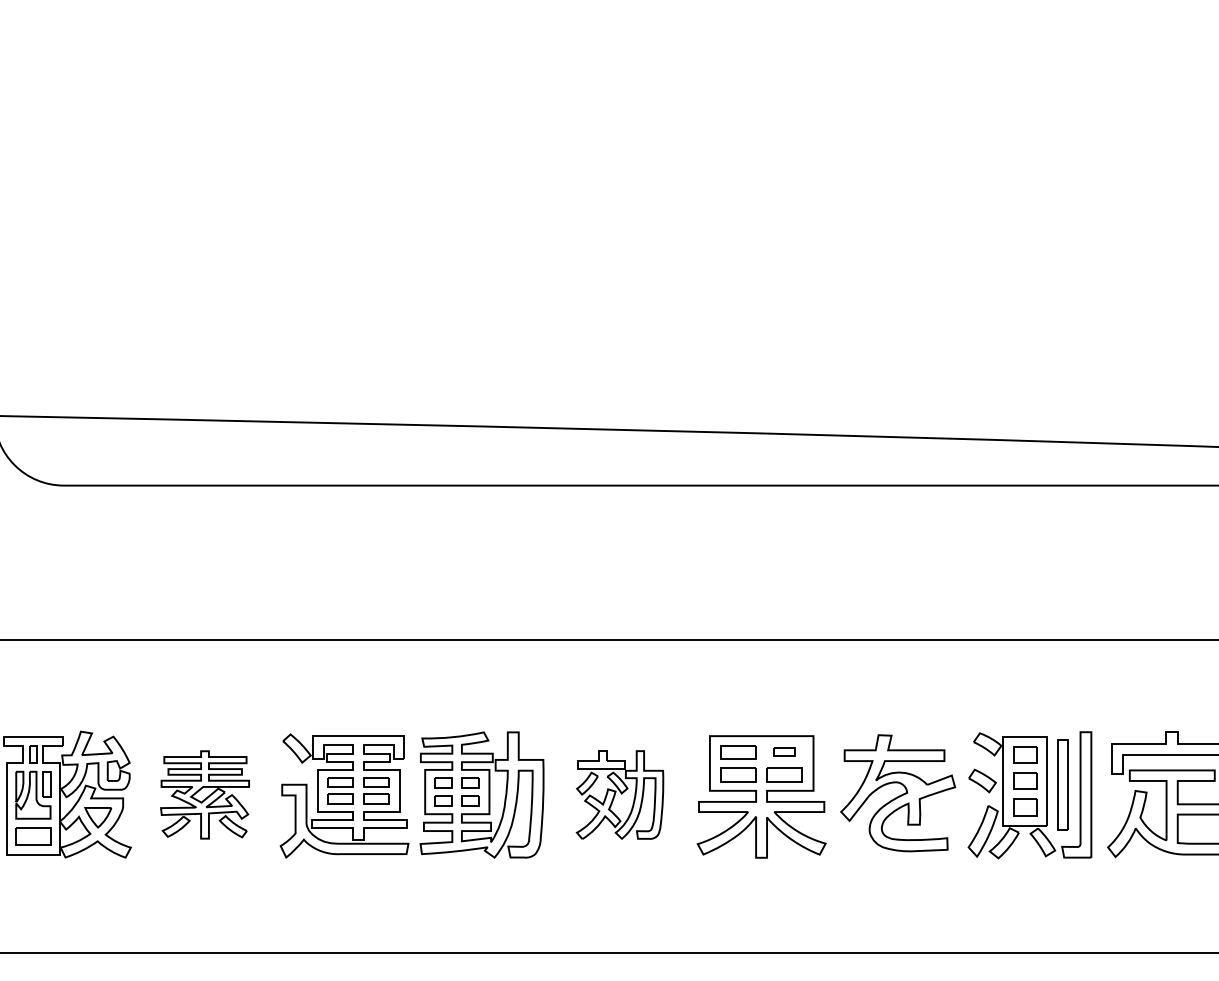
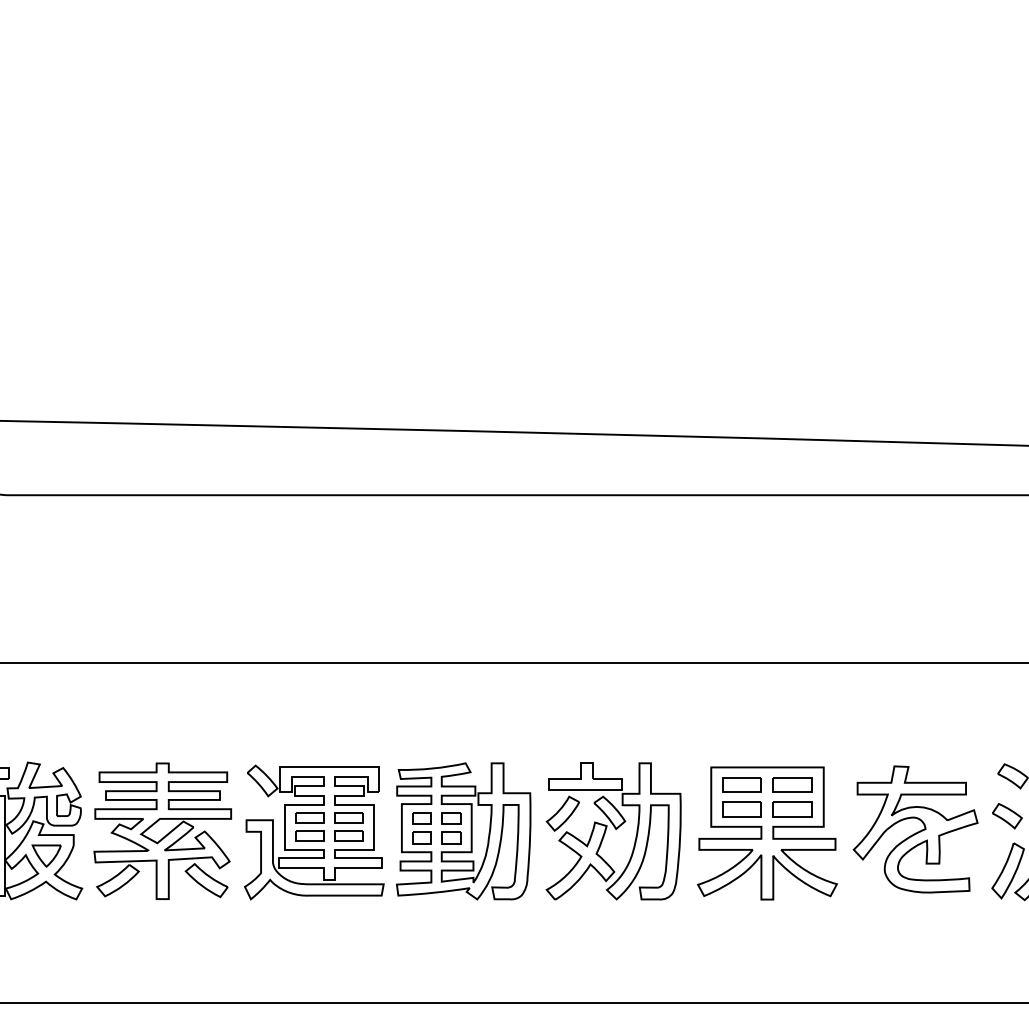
part: (784, 752) -> (792, 785), size x1.67
part: (204, 794) -> (162, 830), size x1.43
part: (619, 794) -> (612, 830), size x1.43

